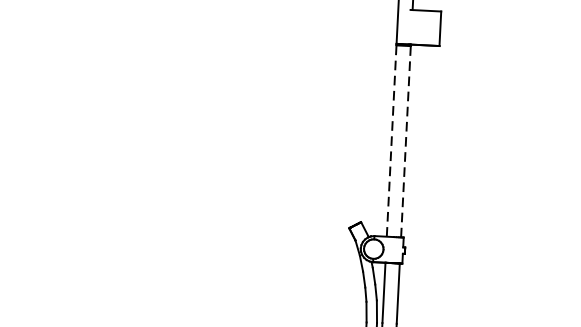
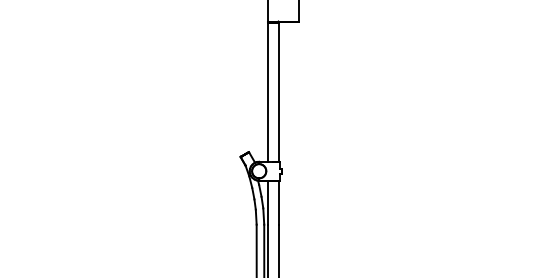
line: (392, 141) -> (268, 92), dashed -> solid
line: (405, 142) -> (278, 92), dashed -> solid

